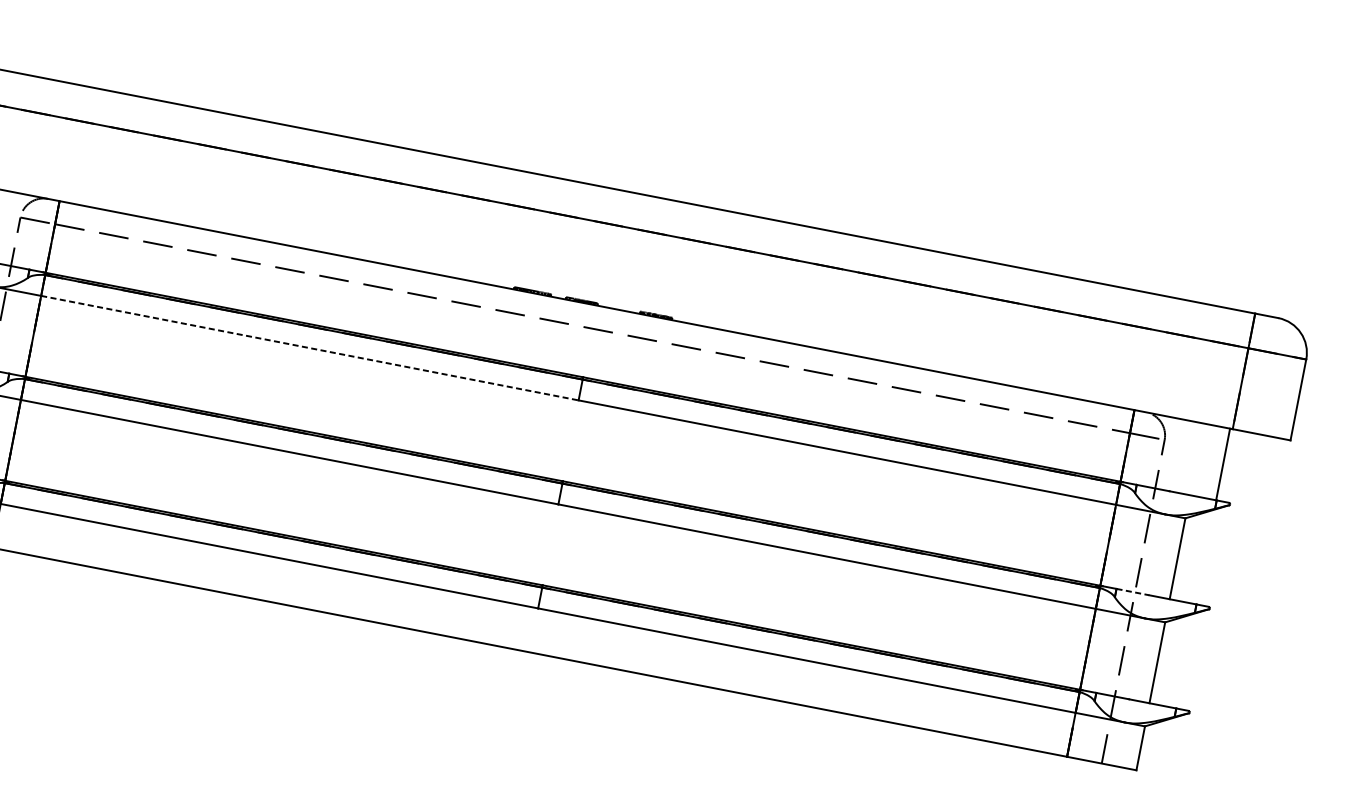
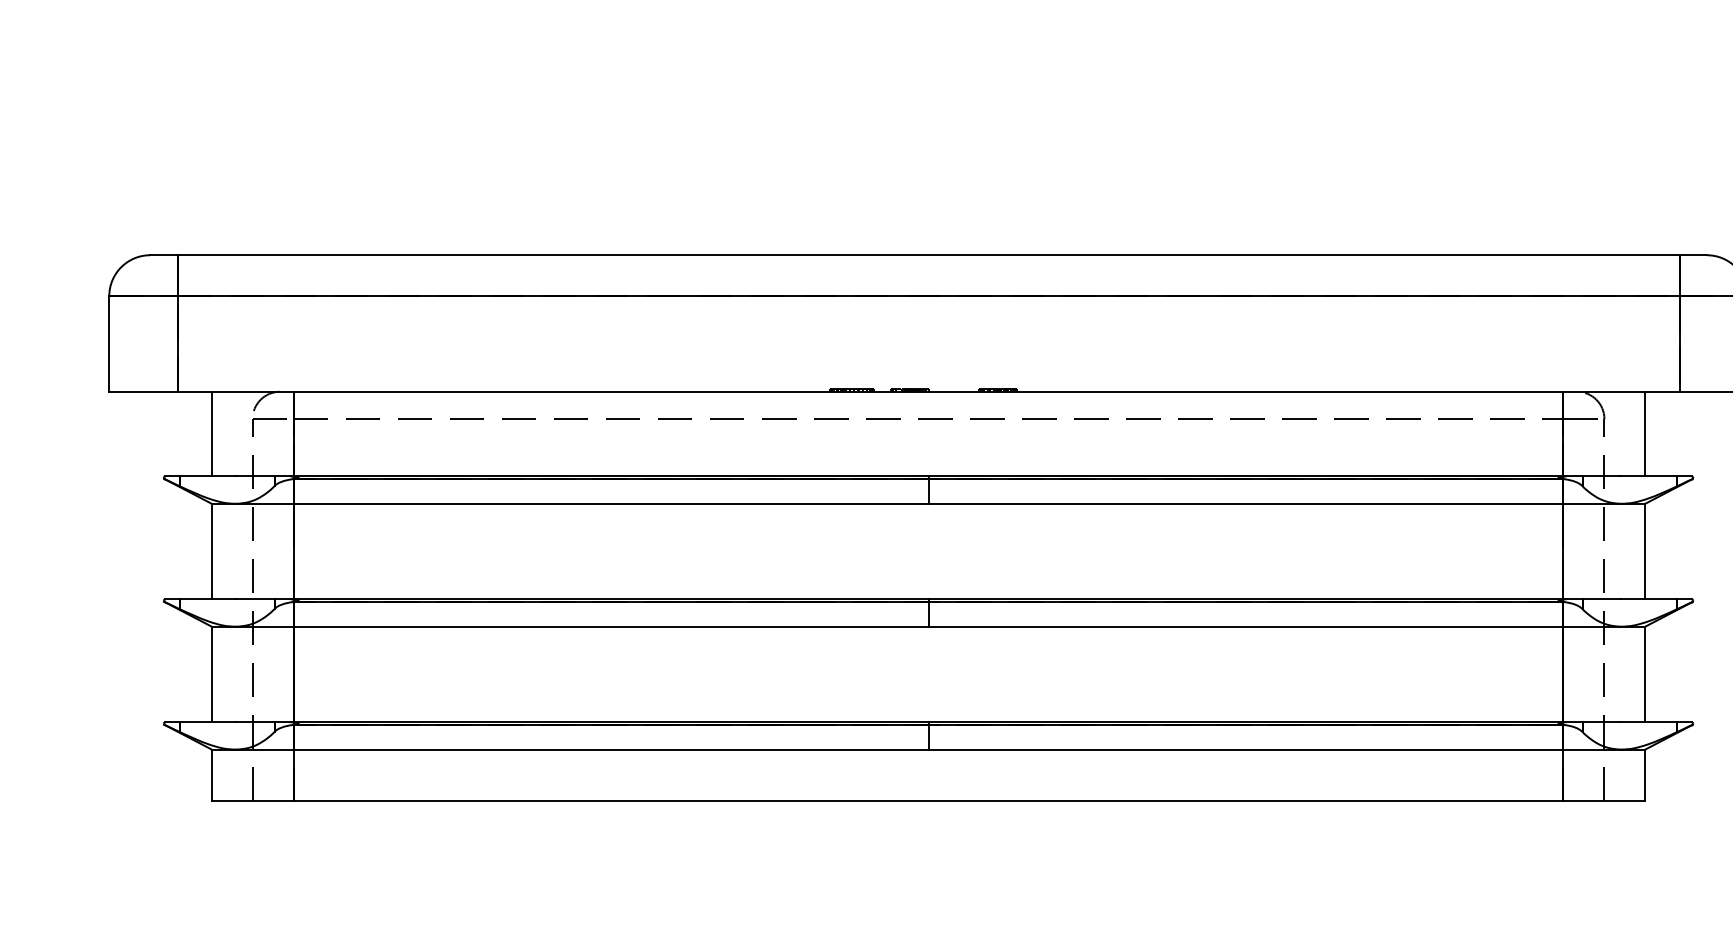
line: (310, 348) -> (611, 503), dashed -> solid
line: (1223, 463) -> (1645, 433), moved
line: (1133, 592) -> (1602, 599), dashed -> solid

